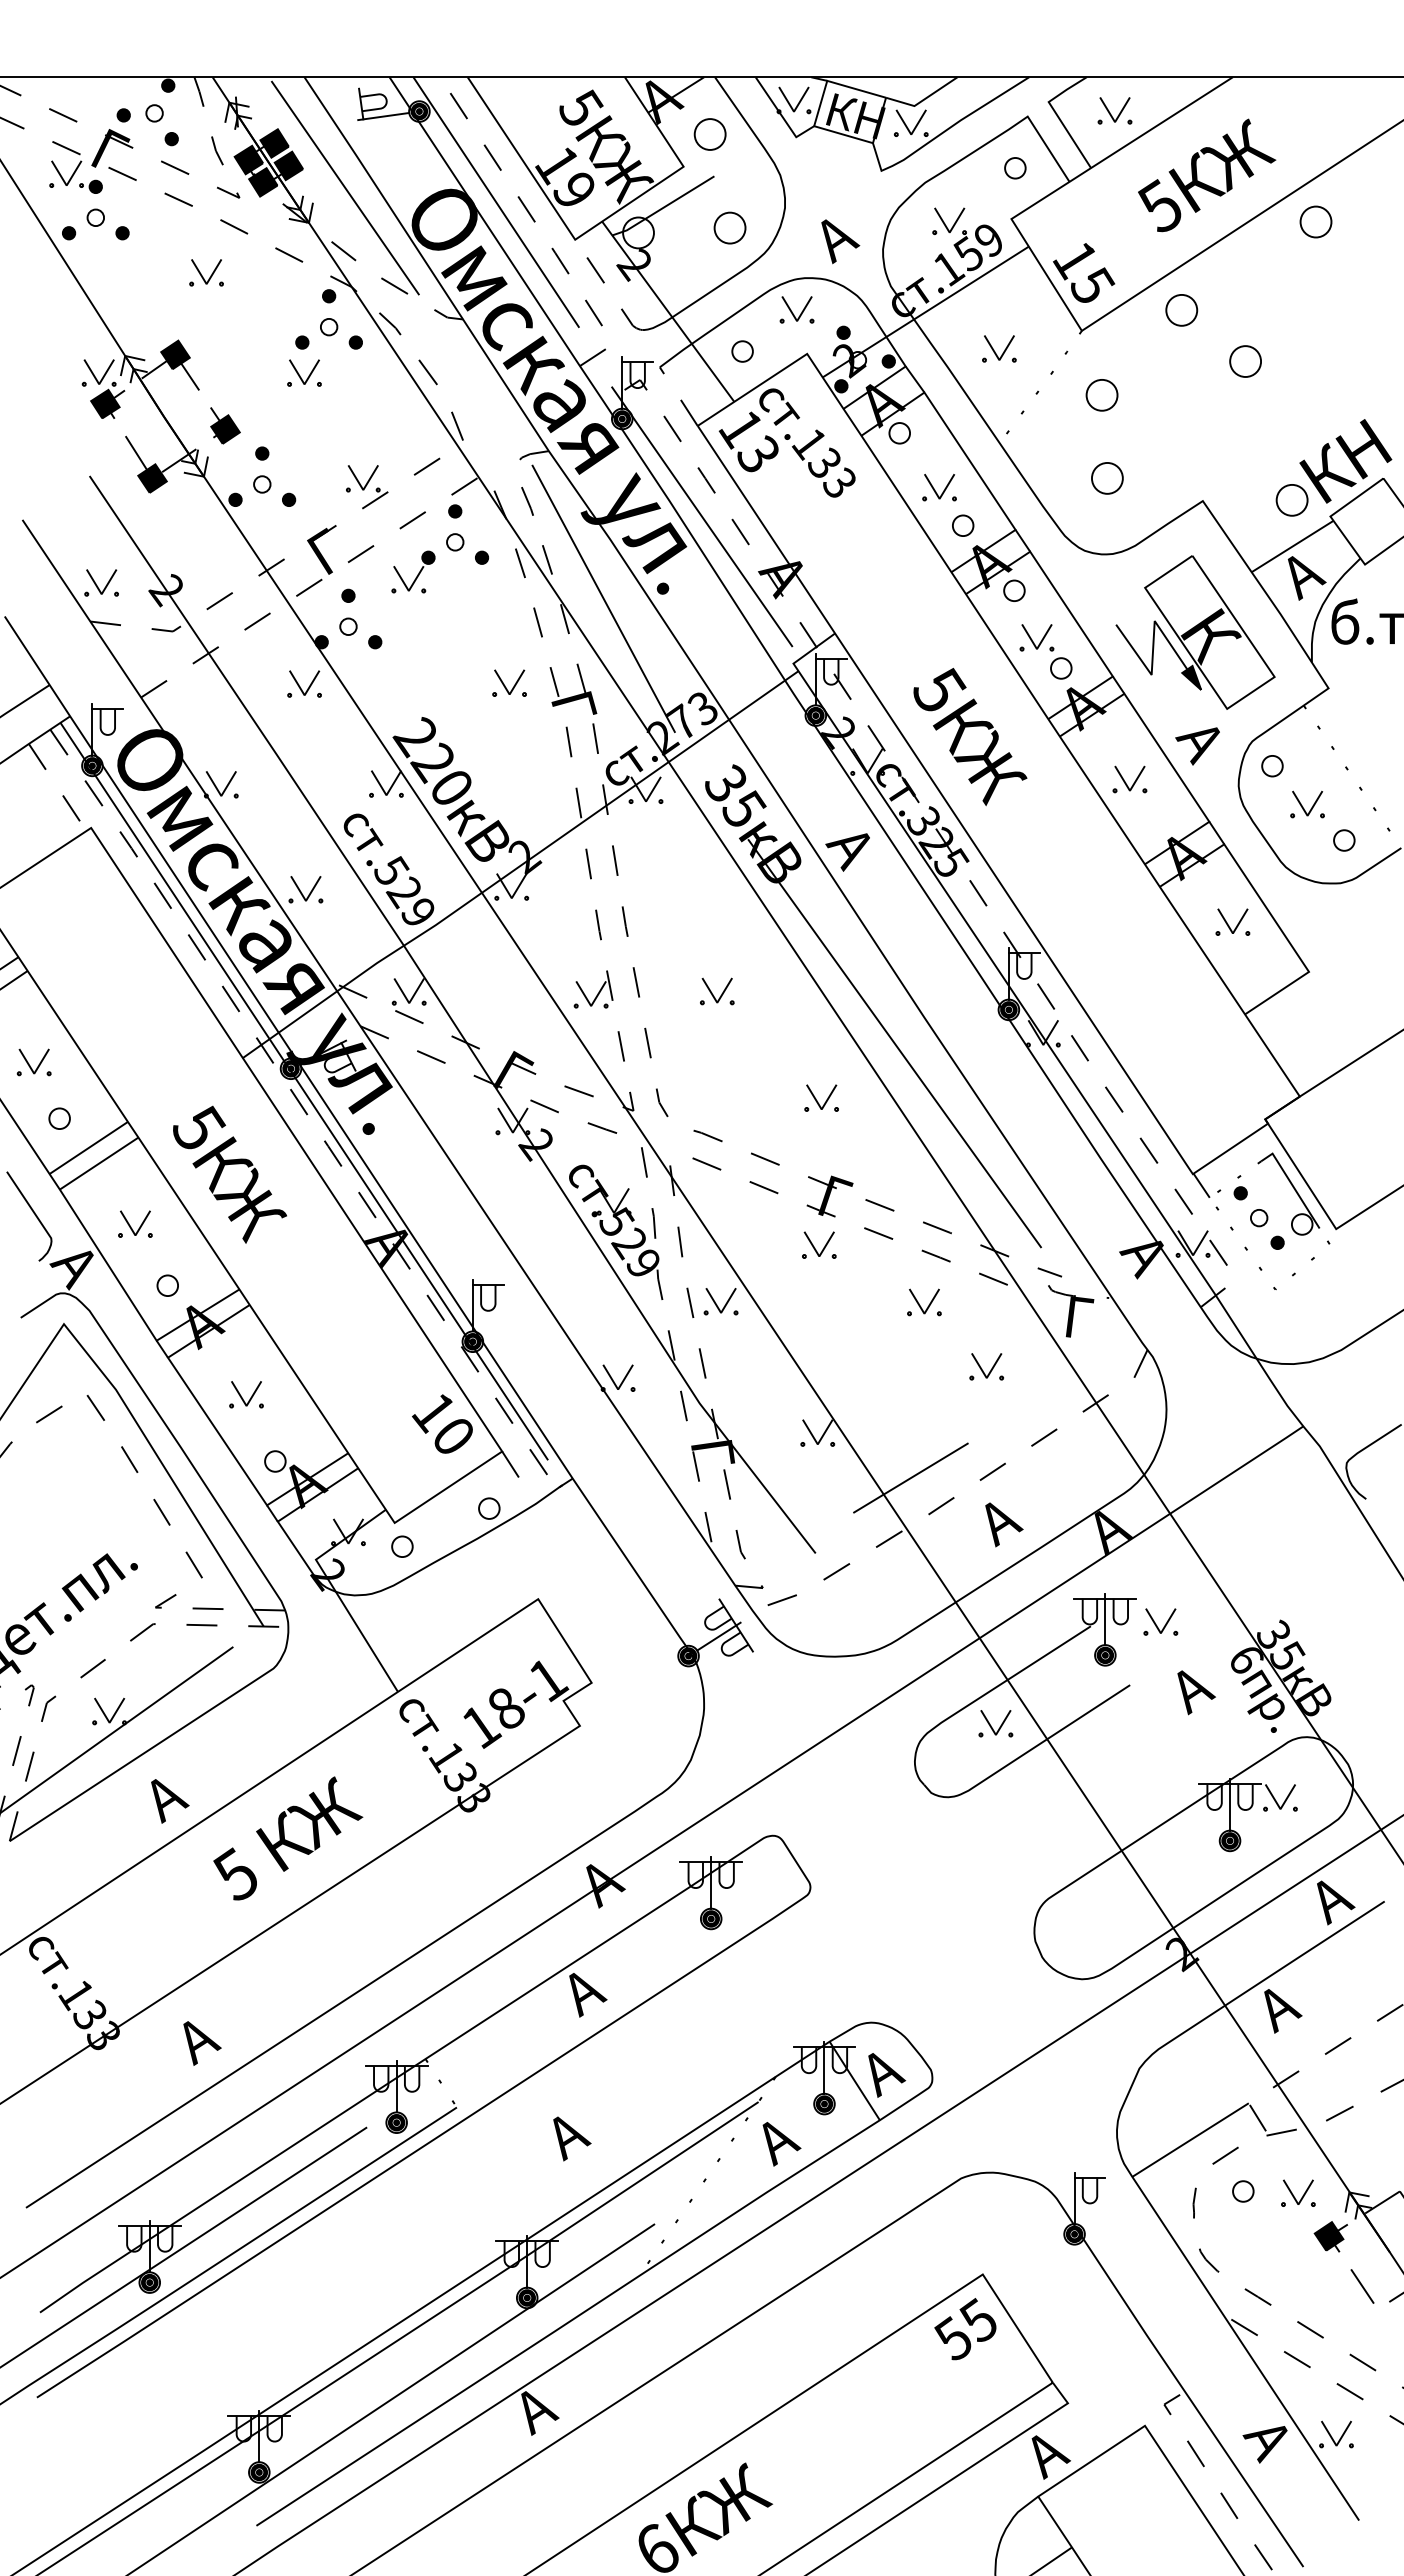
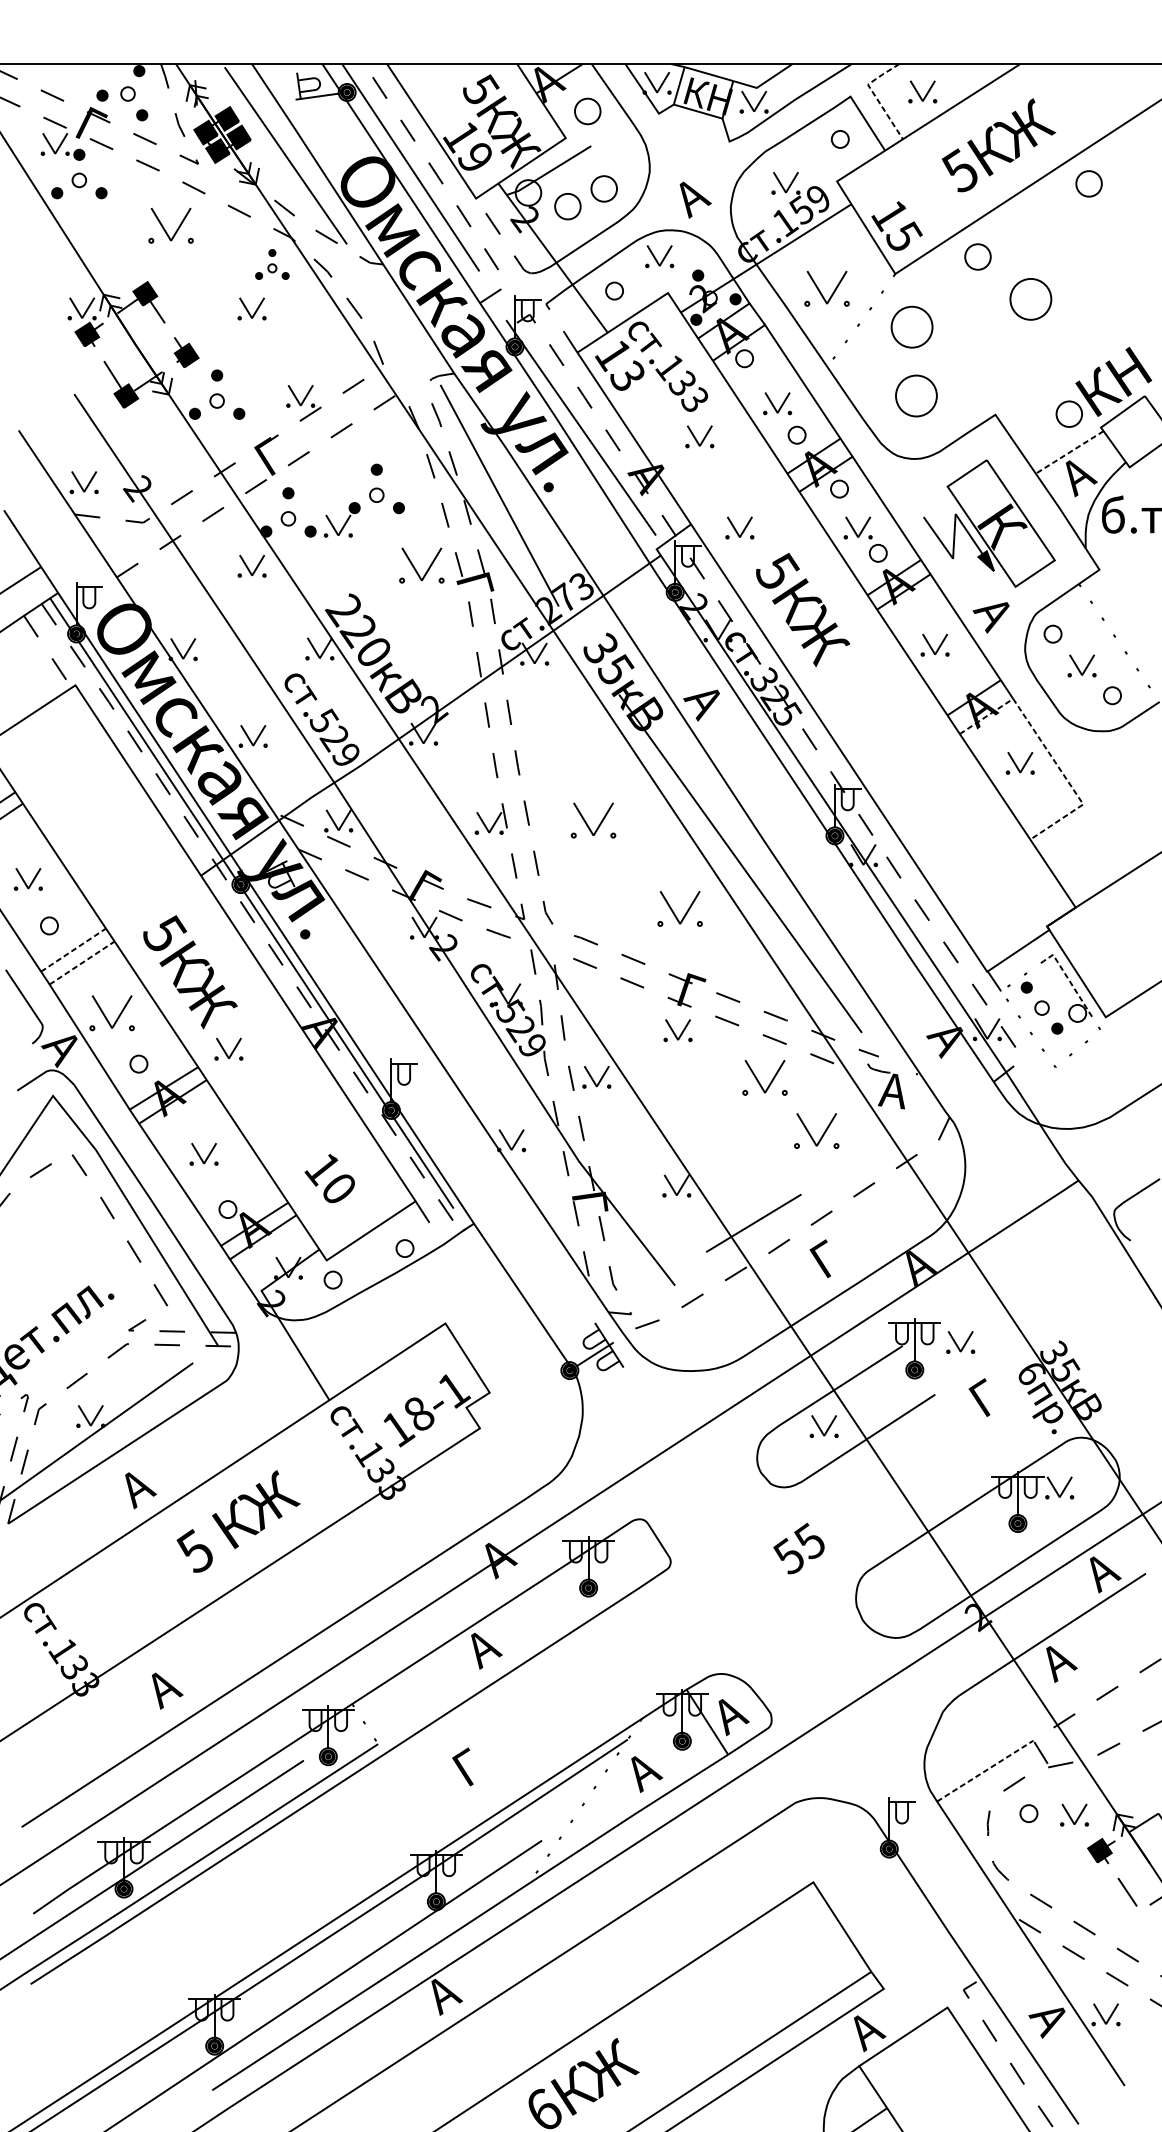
line: (1057, 115) -> (875, 95), solid -> dashed
part: (685, 249) -> (567, 206), added
part: (206, 272) -> (170, 225), size x1.6
part: (328, 319) -> (271, 264), size x0.6
part: (999, 348) -> (827, 288), size x1.6
part: (1245, 361) -> (1030, 299), size x1.6
part: (1101, 395) -> (911, 327), size x1.6
part: (1107, 478) -> (916, 396), size x1.6
part: (845, 527) -> (699, 436), added
part: (446, 545) -> (369, 497), moved
line: (1292, 546) -> (1069, 452), solid -> dashed
part: (893, 637) -> (739, 527), added
part: (509, 682) -> (421, 564), size x1.6
line: (1266, 908) -> (1048, 751), solid -> dashed
part: (717, 991) -> (593, 820), size x1.6
part: (821, 1097) -> (679, 908), size x1.6
line: (89, 1147) -> (74, 949), solid -> dashed
line: (99, 1163) -> (82, 962), solid -> dashed
line: (1292, 1184) -> (1069, 980), solid -> dashed
part: (135, 1223) -> (112, 1012), size x1.6
part: (276, 1267) -> (228, 1049), added
part: (924, 1302) -> (765, 1077), size x1.6
text: (1077, 1318) -> (891, 1091), Г -> А
part: (986, 1366) -> (816, 1130), size x1.6
text: (442, 1423) -> (329, 1178), moved
text: (1000, 1522) -> (828, 1260), А -> Г
text: (1192, 1690) -> (986, 1399), А -> Г
text: (568, 2136) -> (470, 1768), А -> Г
line: (1190, 2140) -> (985, 1771), solid -> dashed
text: (965, 2329) -> (799, 1548), moved

